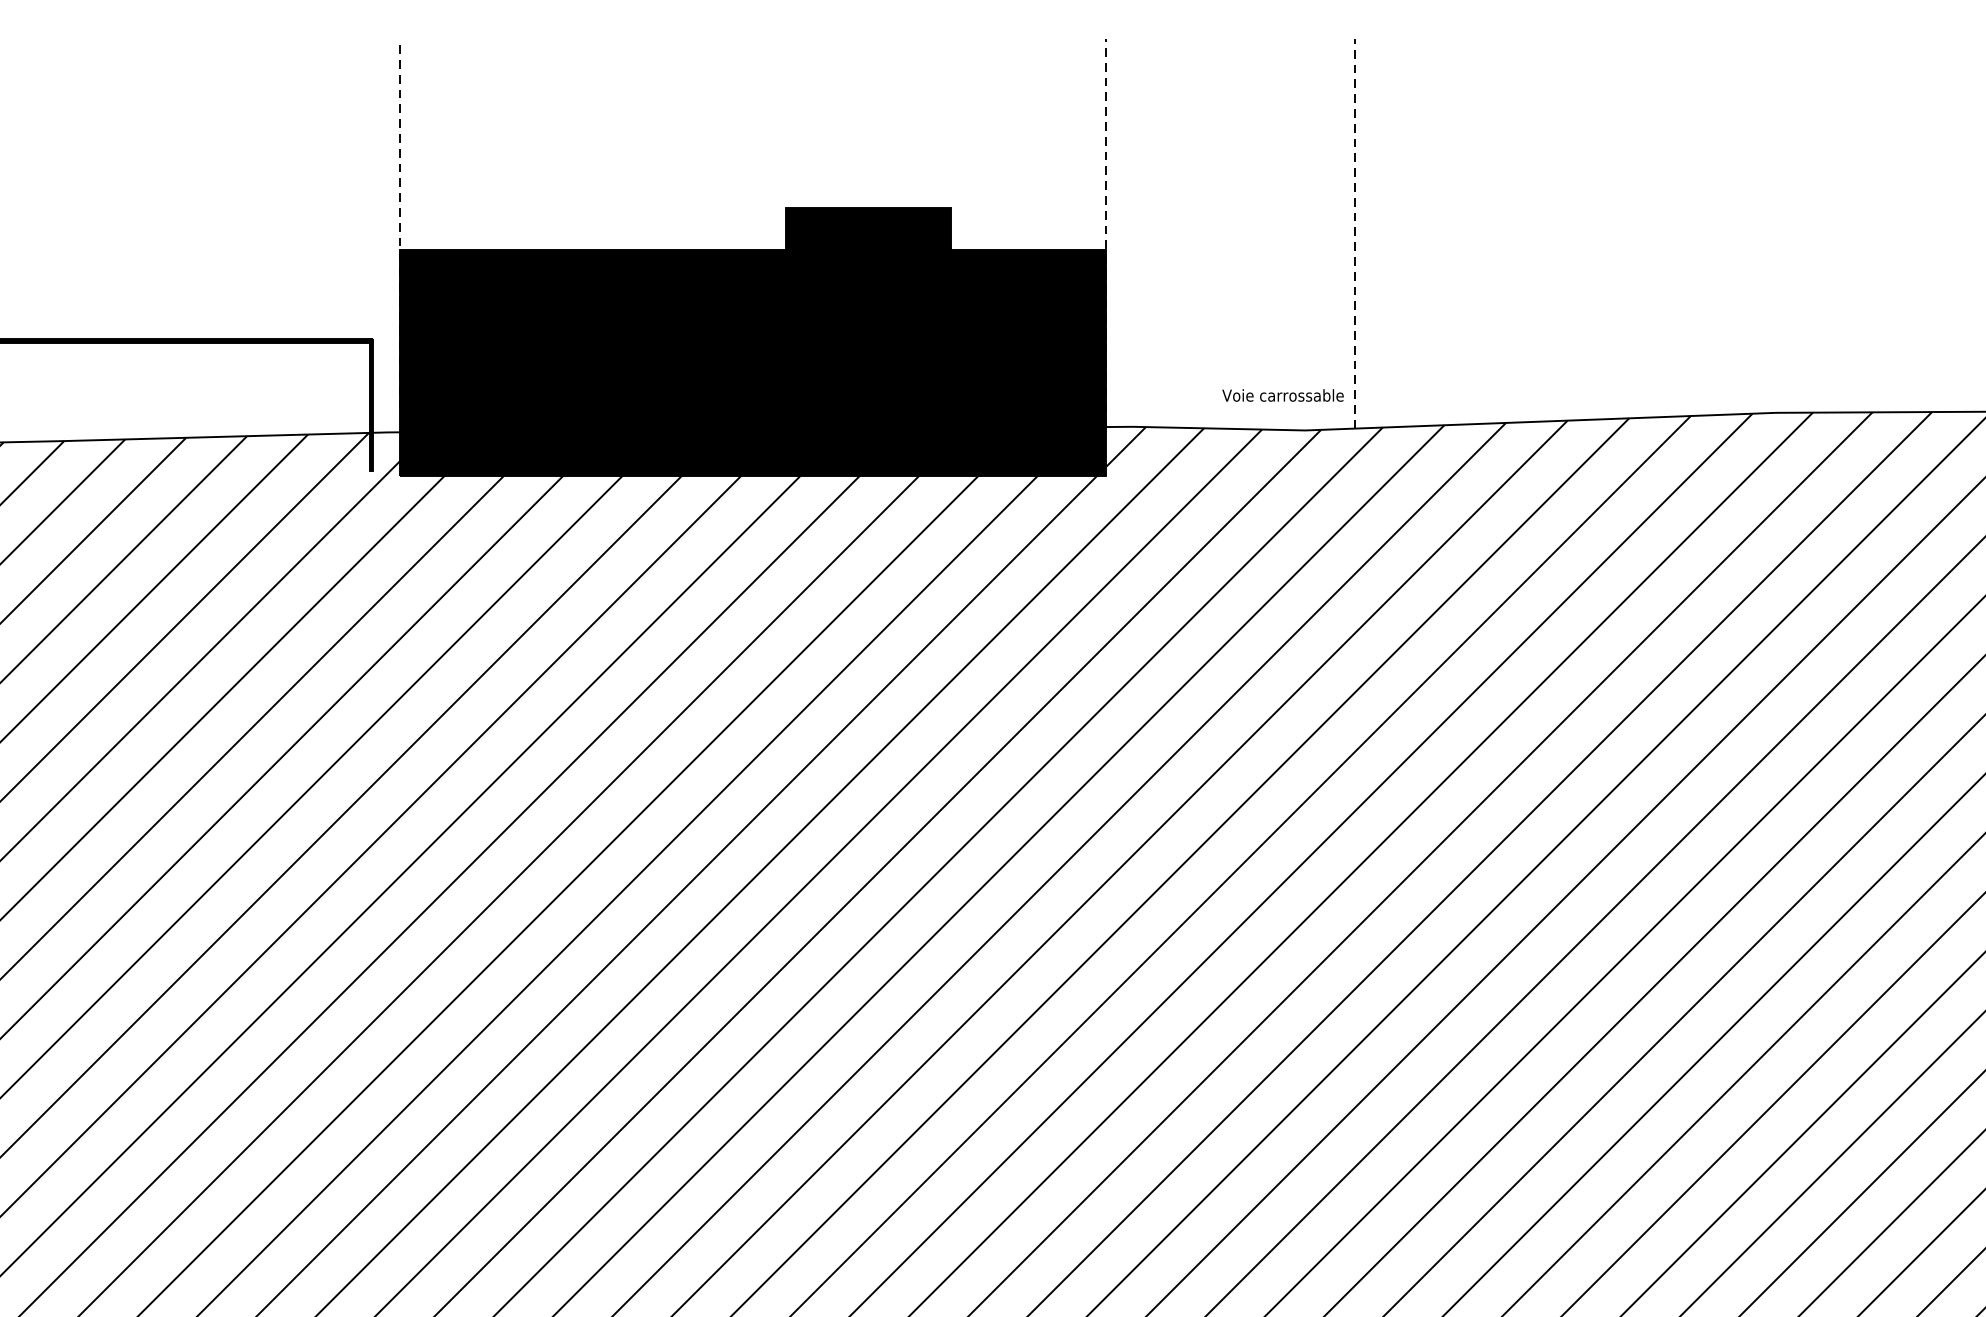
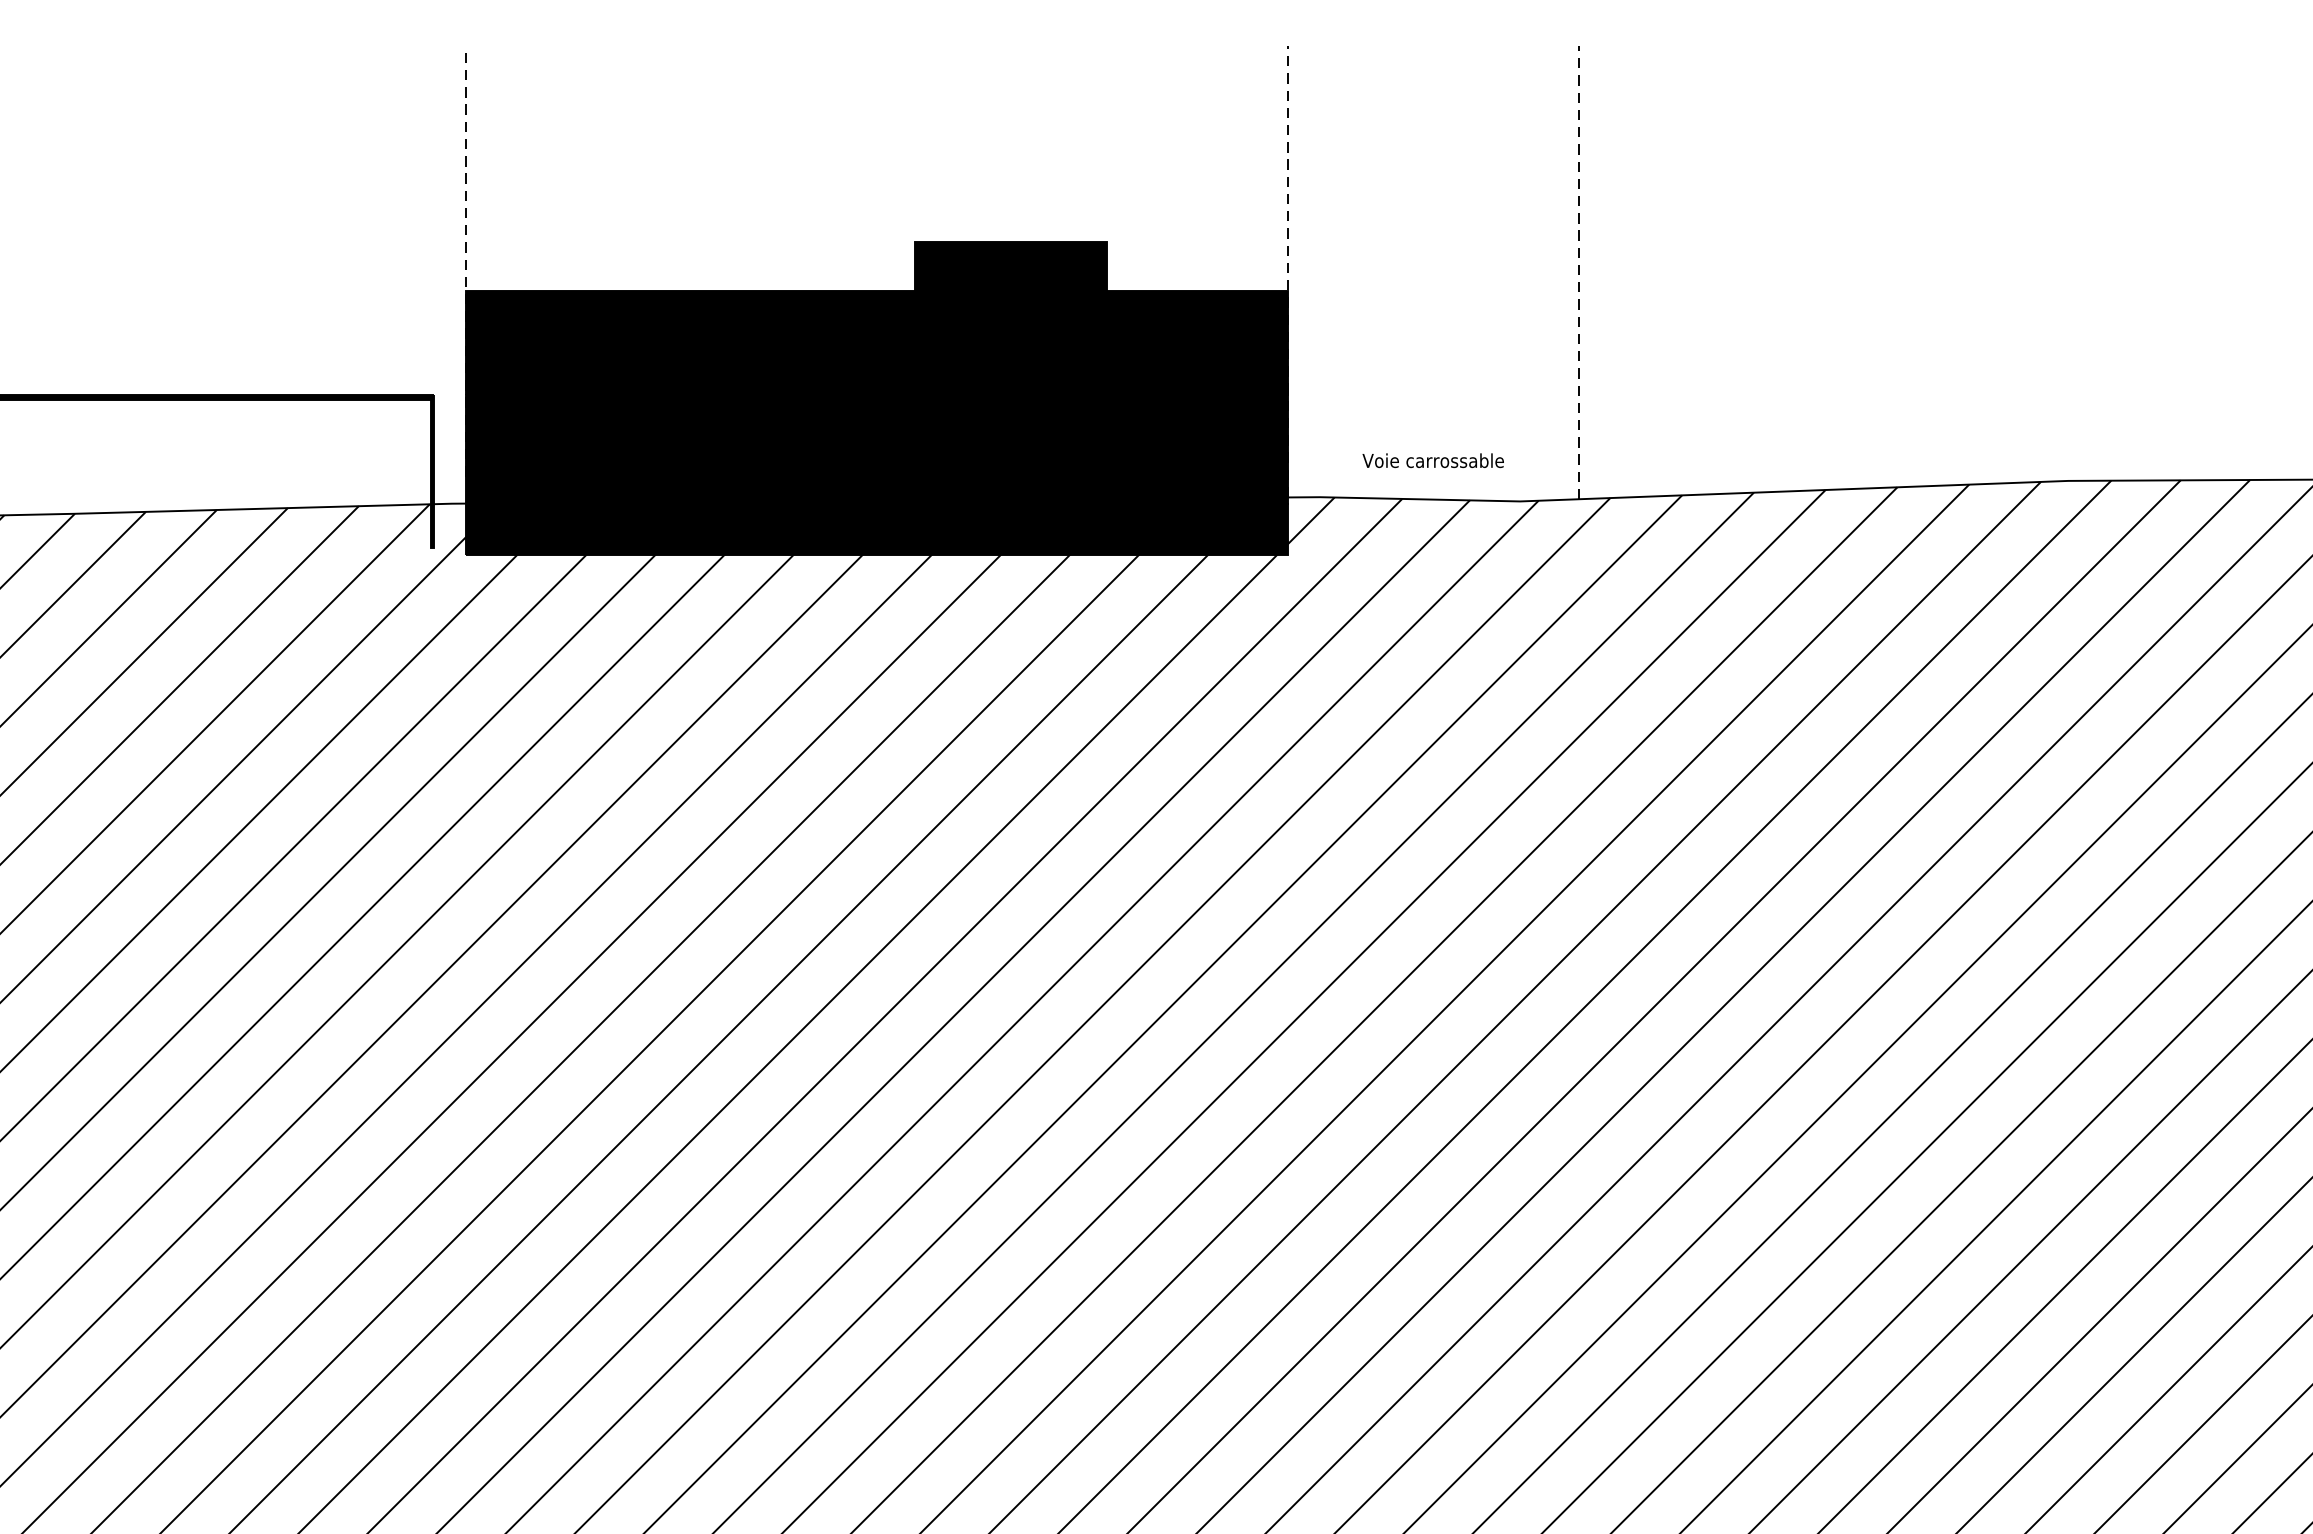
text: (1282, 395) -> (1432, 460), moved

